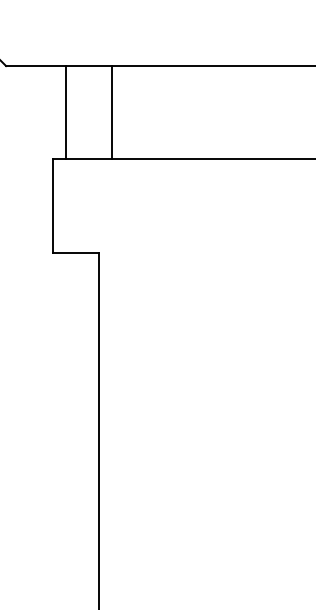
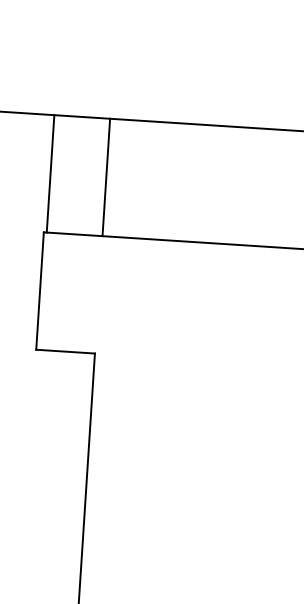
line: (66, 112) -> (51, 173), moved
line: (112, 112) -> (106, 177), moved

